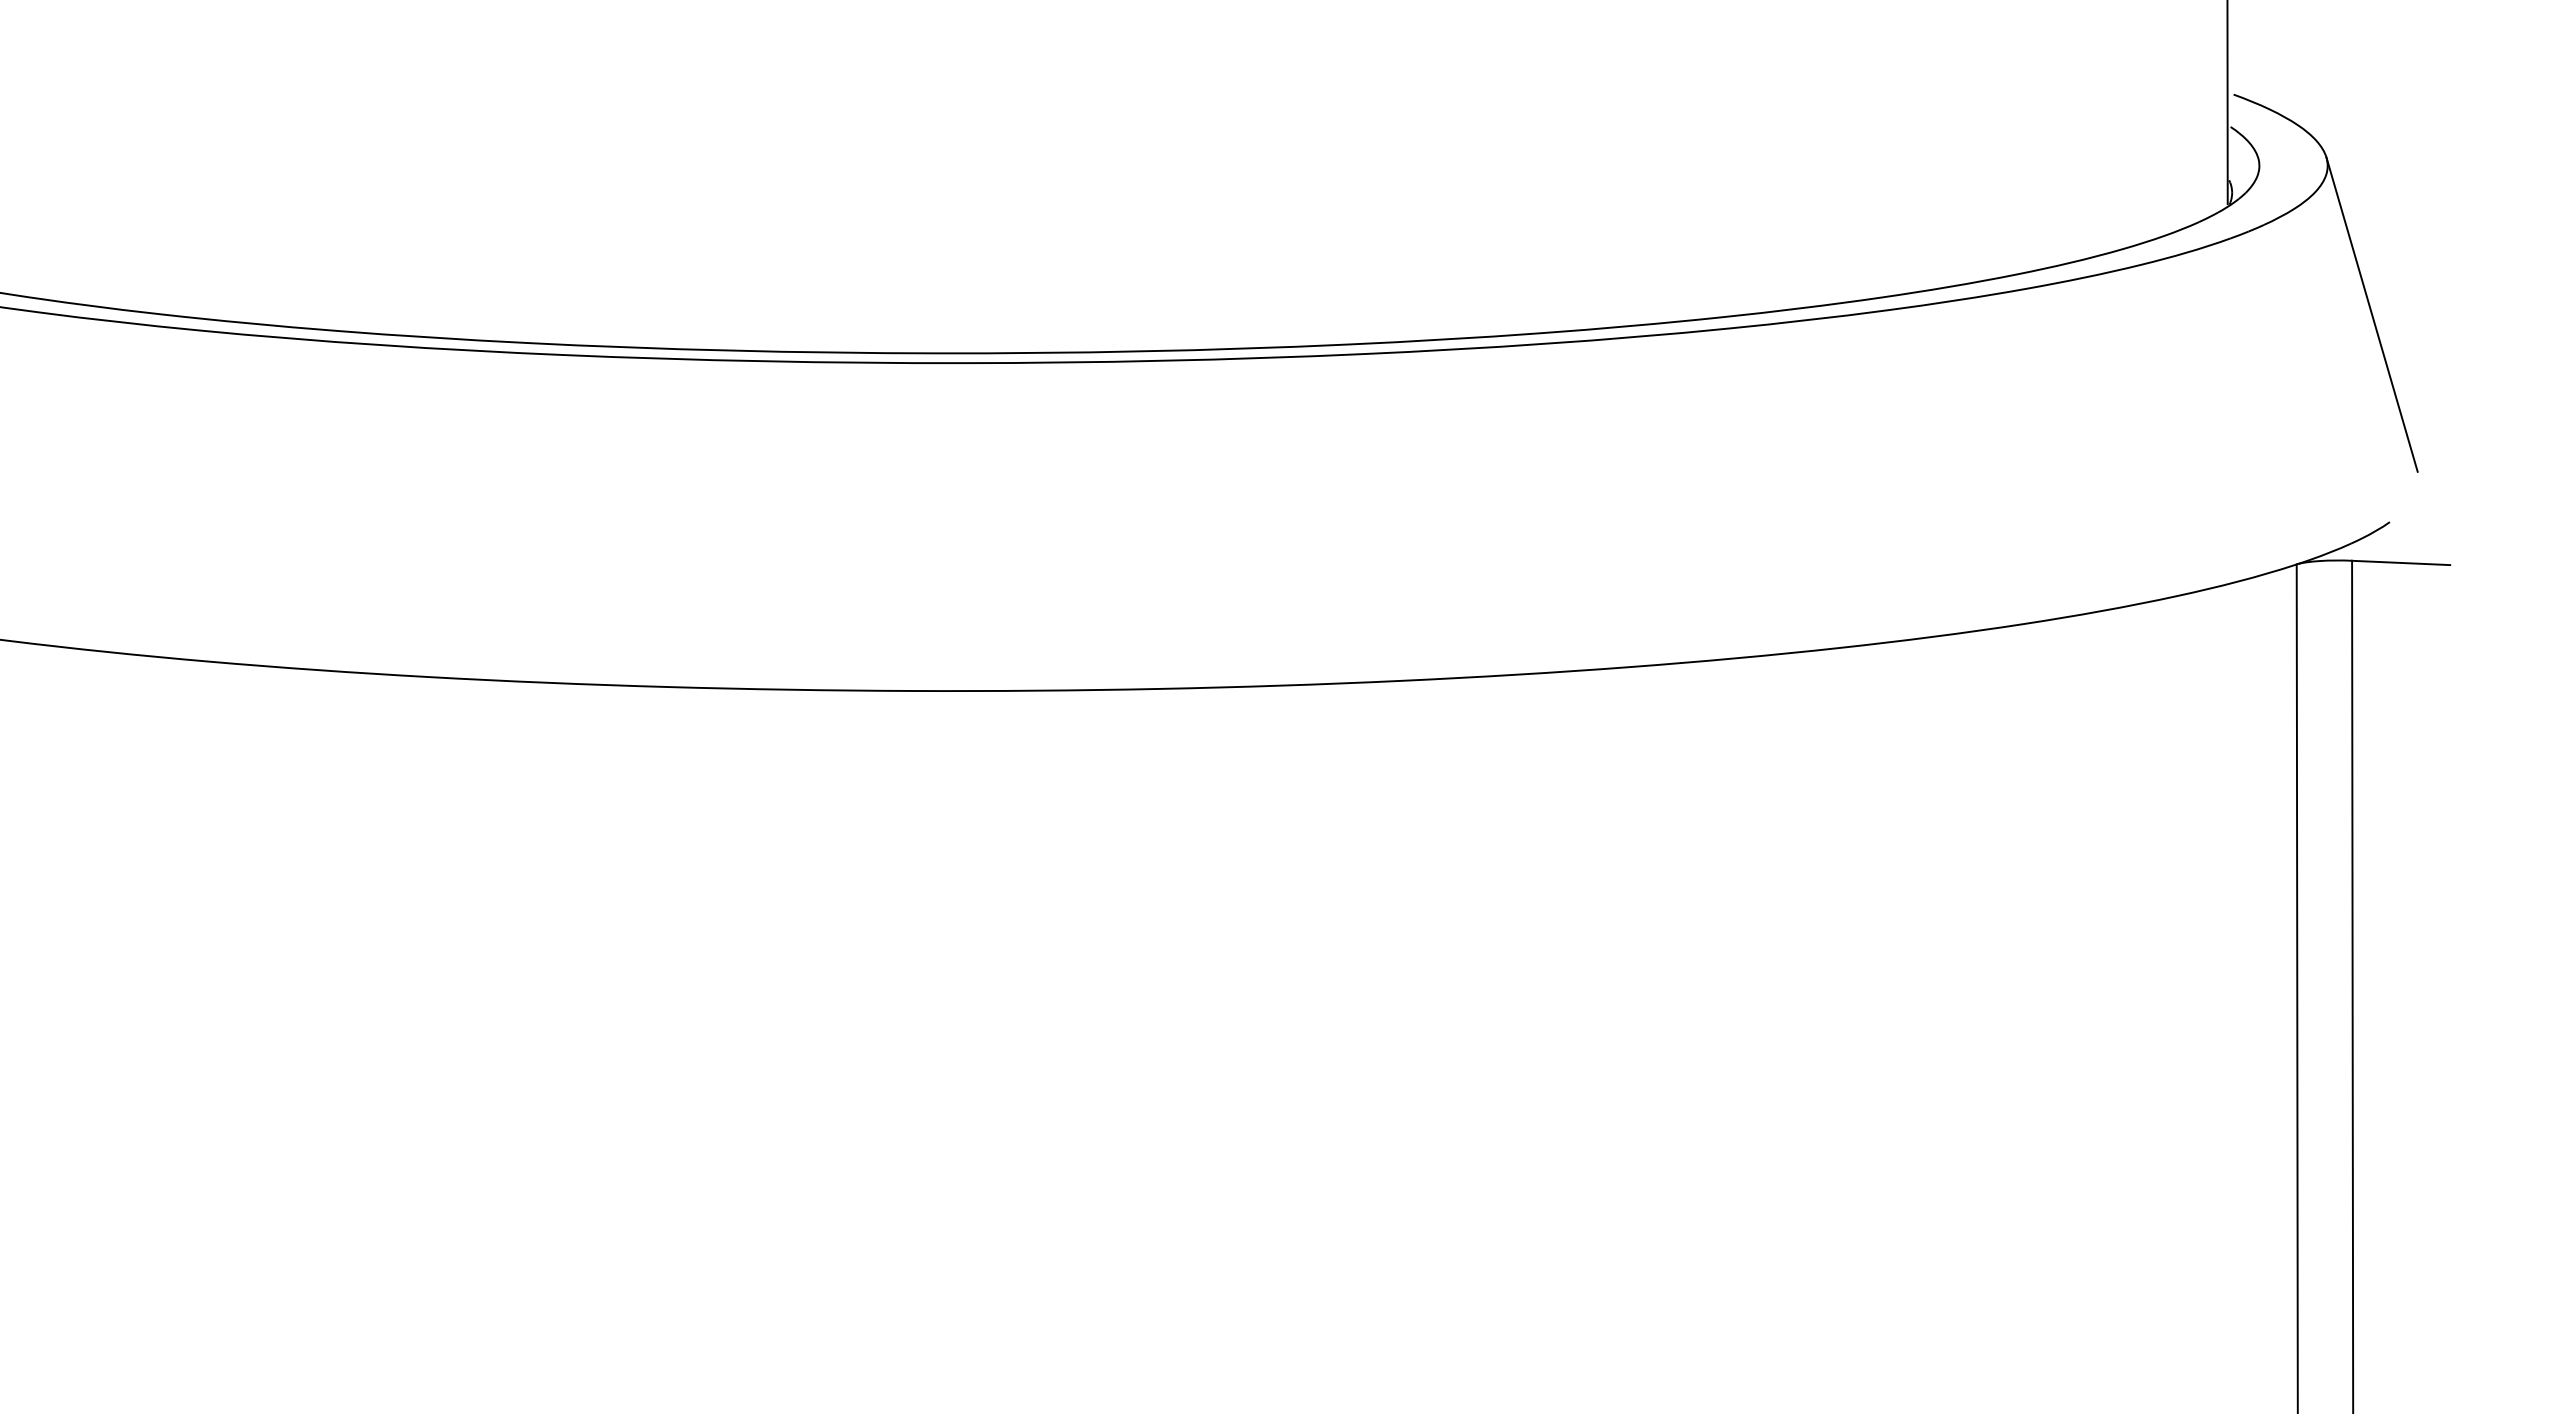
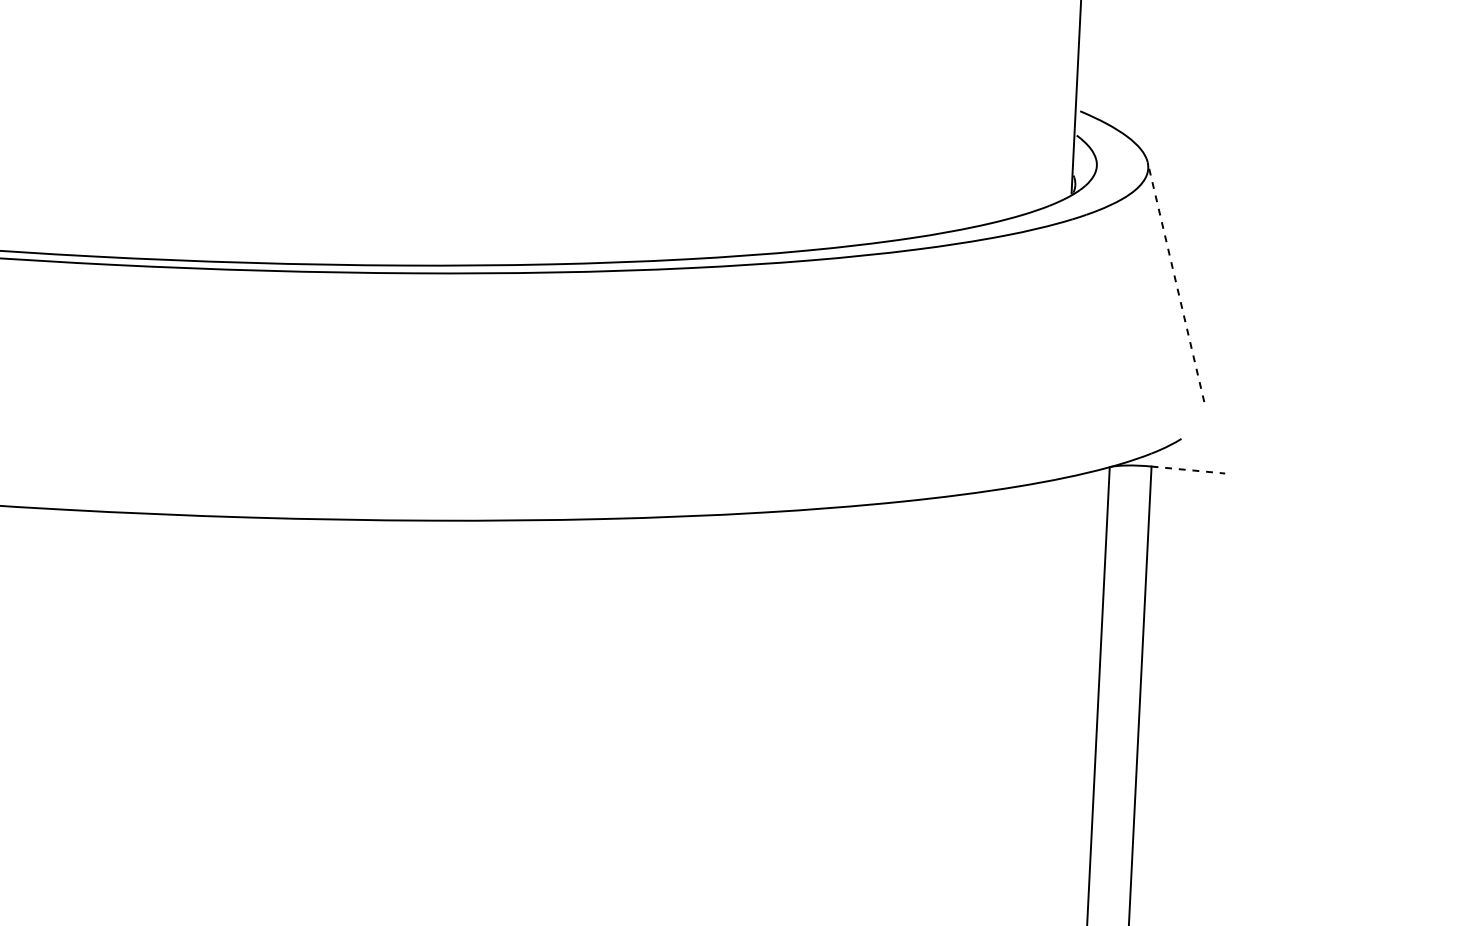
line: (2372, 314) -> (1176, 282), solid -> dashed
line: (2401, 562) -> (1188, 469), solid -> dashed

